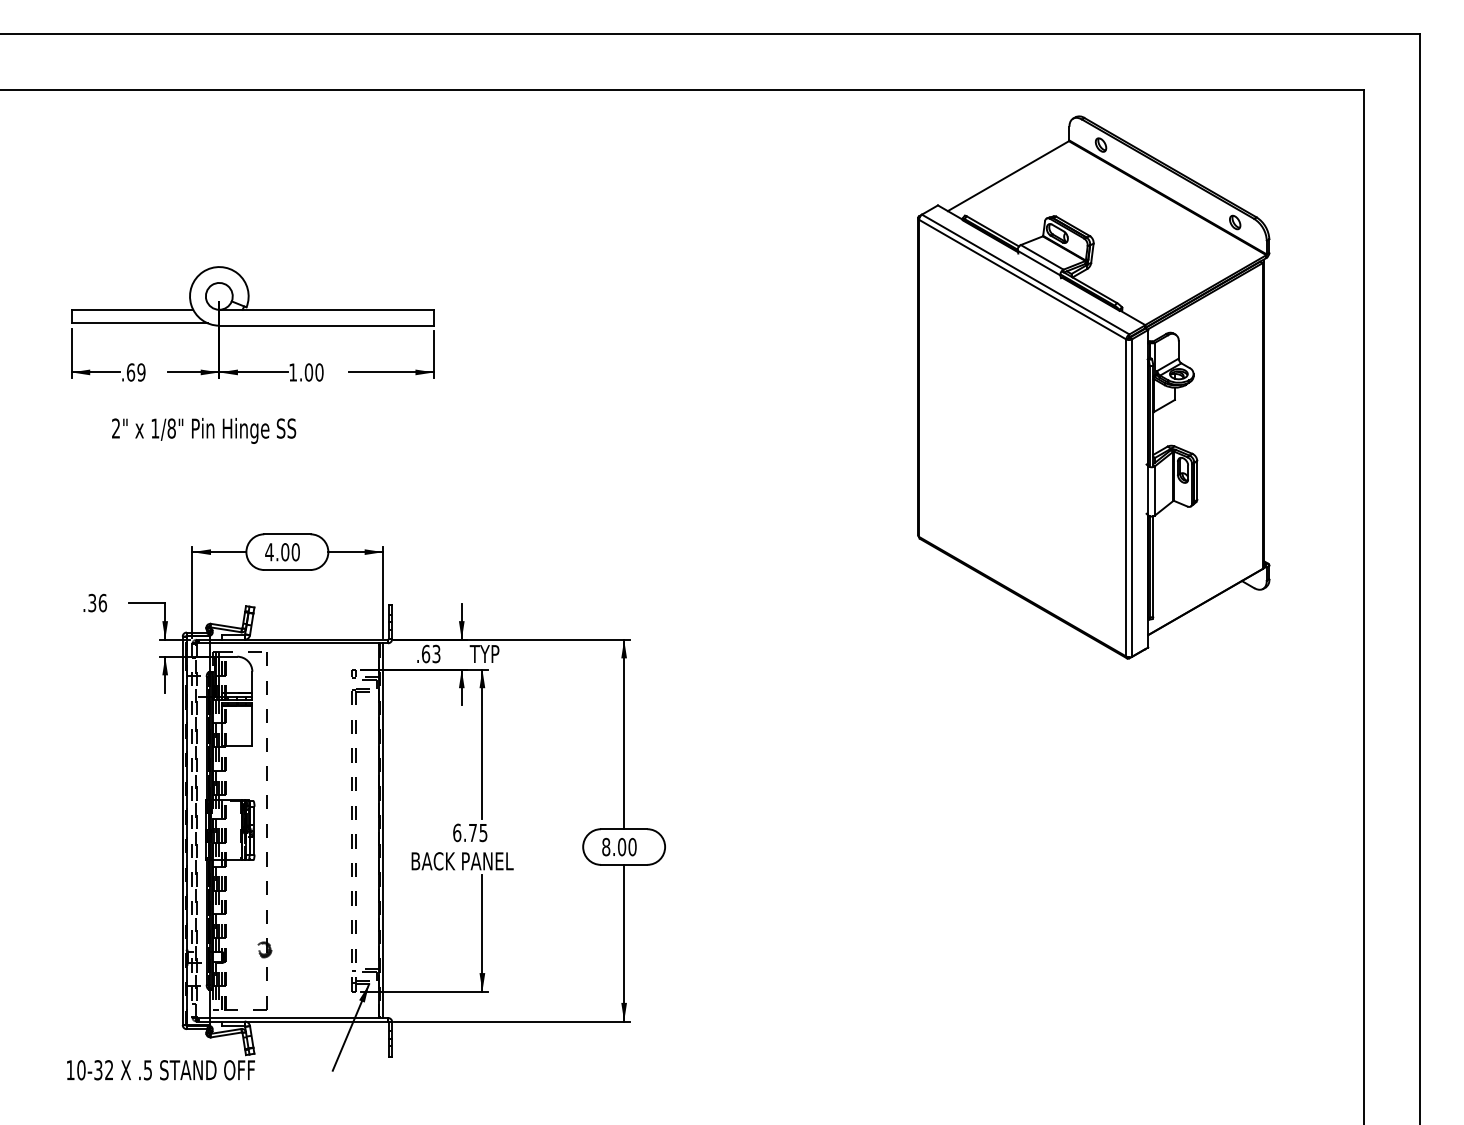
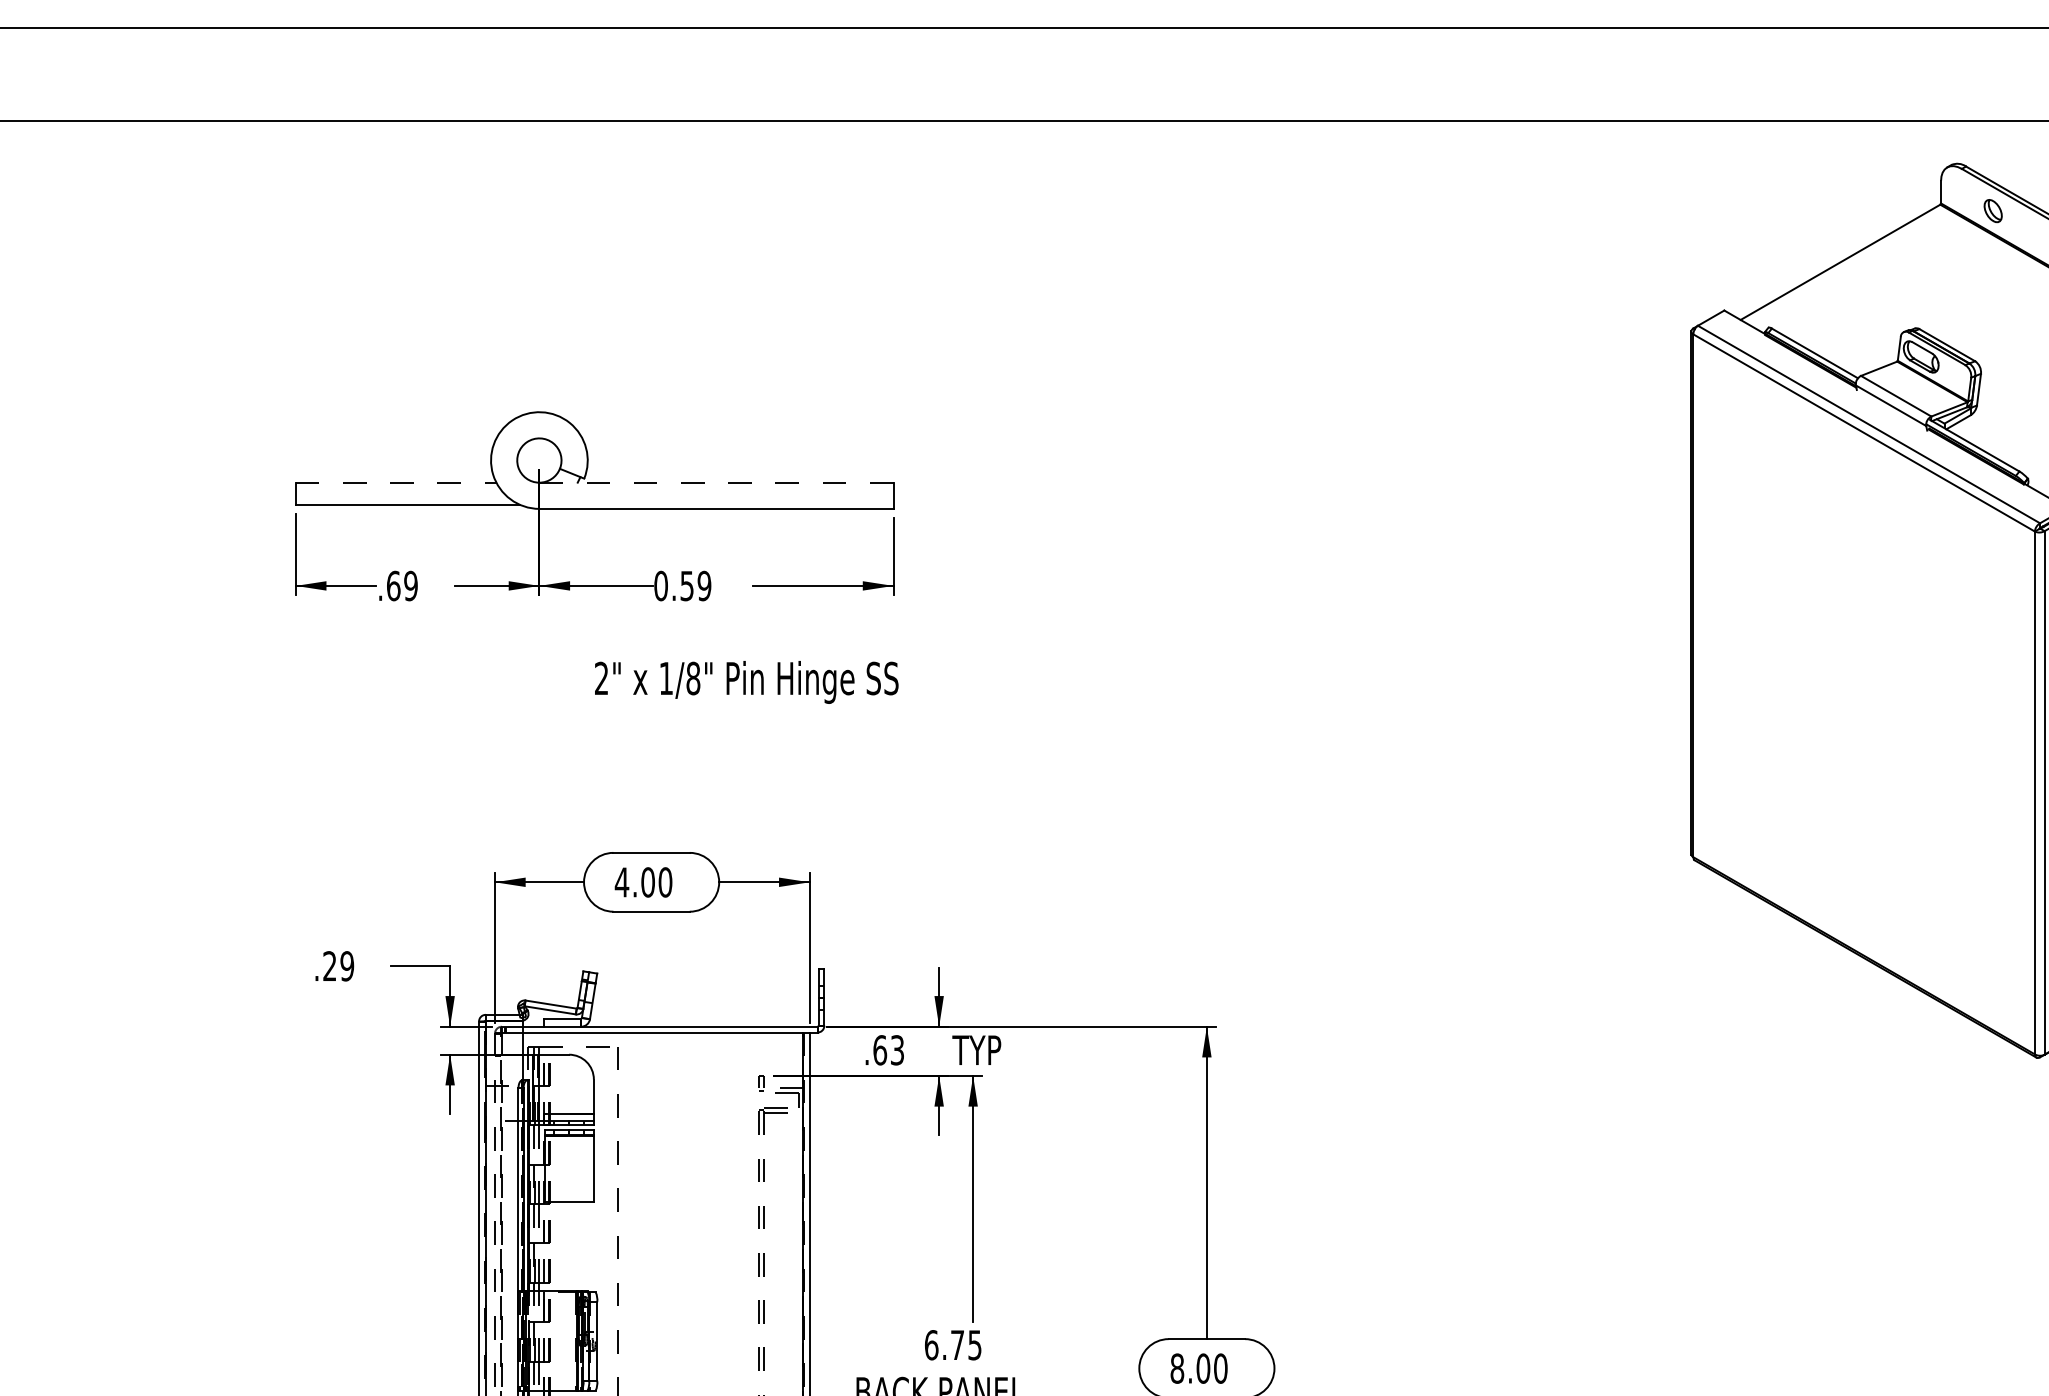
line: (132, 309) -> (396, 482), solid -> dashed
line: (327, 309) -> (717, 482), solid -> dashed
text: (306, 372) -> (683, 586), 1.00 -> 0.59
text: (204, 430) -> (747, 681), moved
text: (97, 602) -> (338, 965), .36 -> .29

